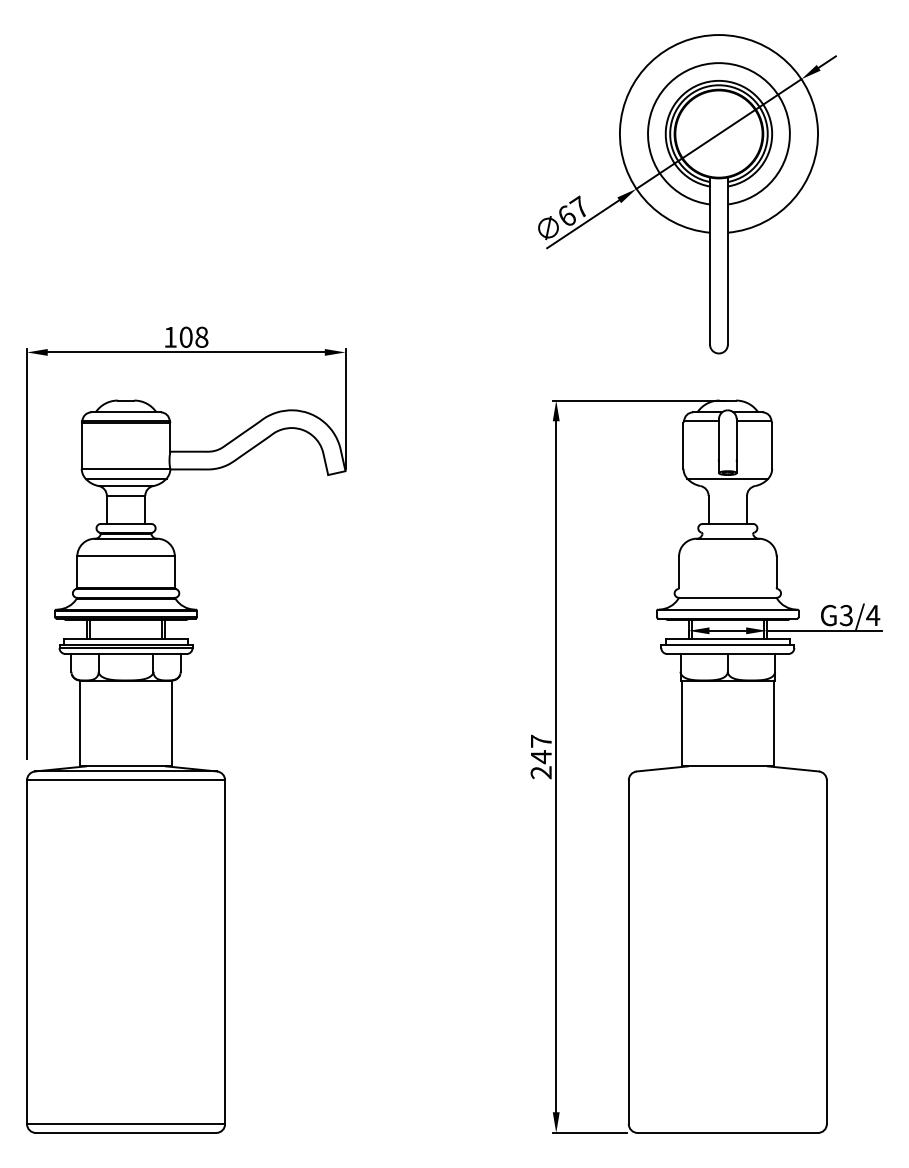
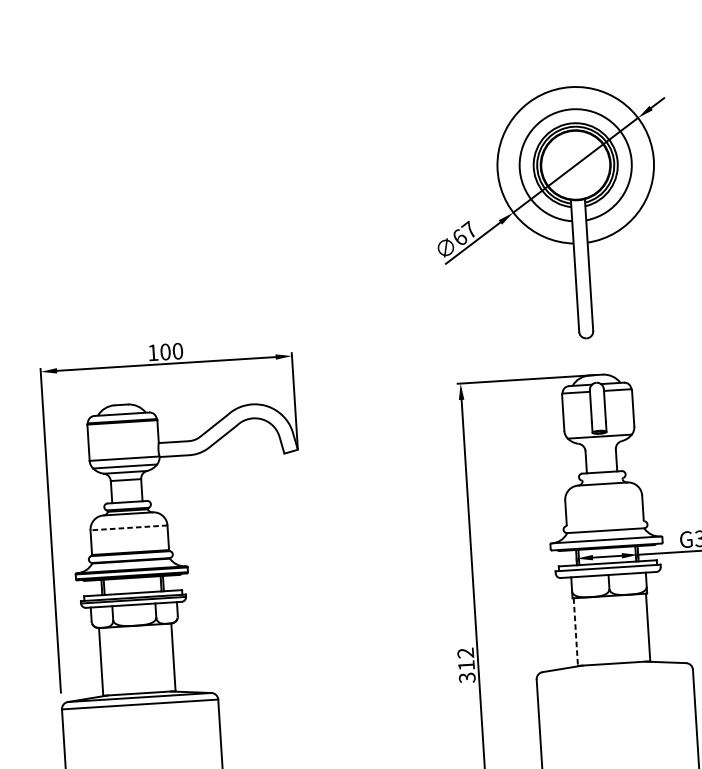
text: (201, 337) -> (177, 351), 108 -> 100
line: (126, 556) -> (129, 527), solid -> dashed
line: (682, 723) -> (576, 632), solid -> dashed
text: (540, 756) -> (465, 665), 247 -> 312

